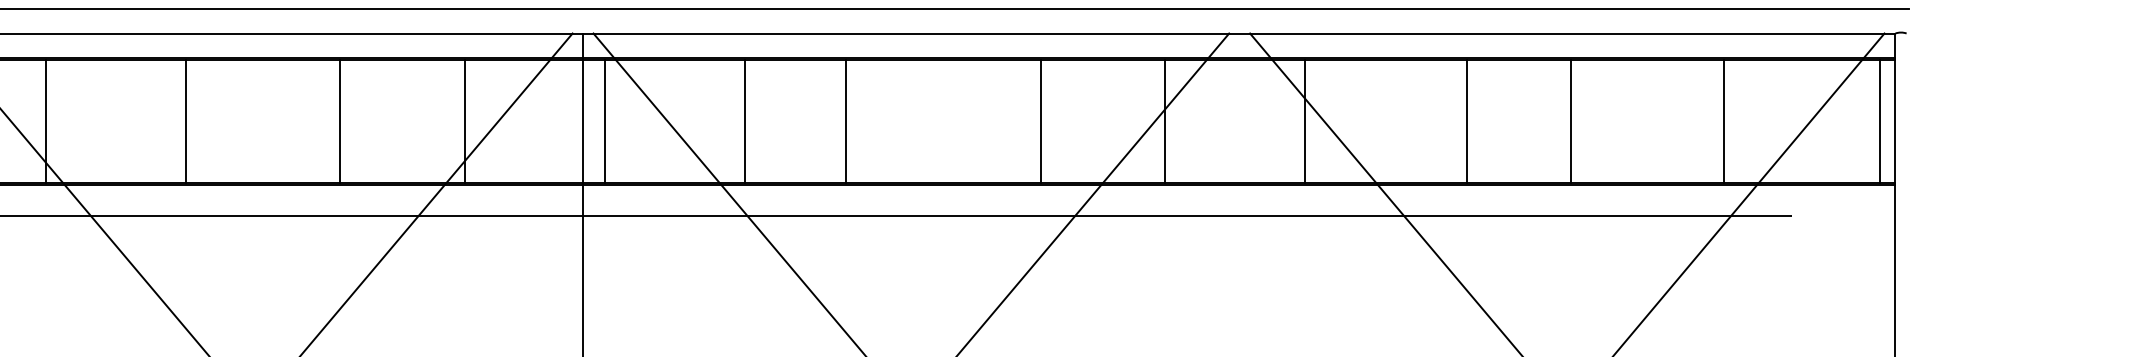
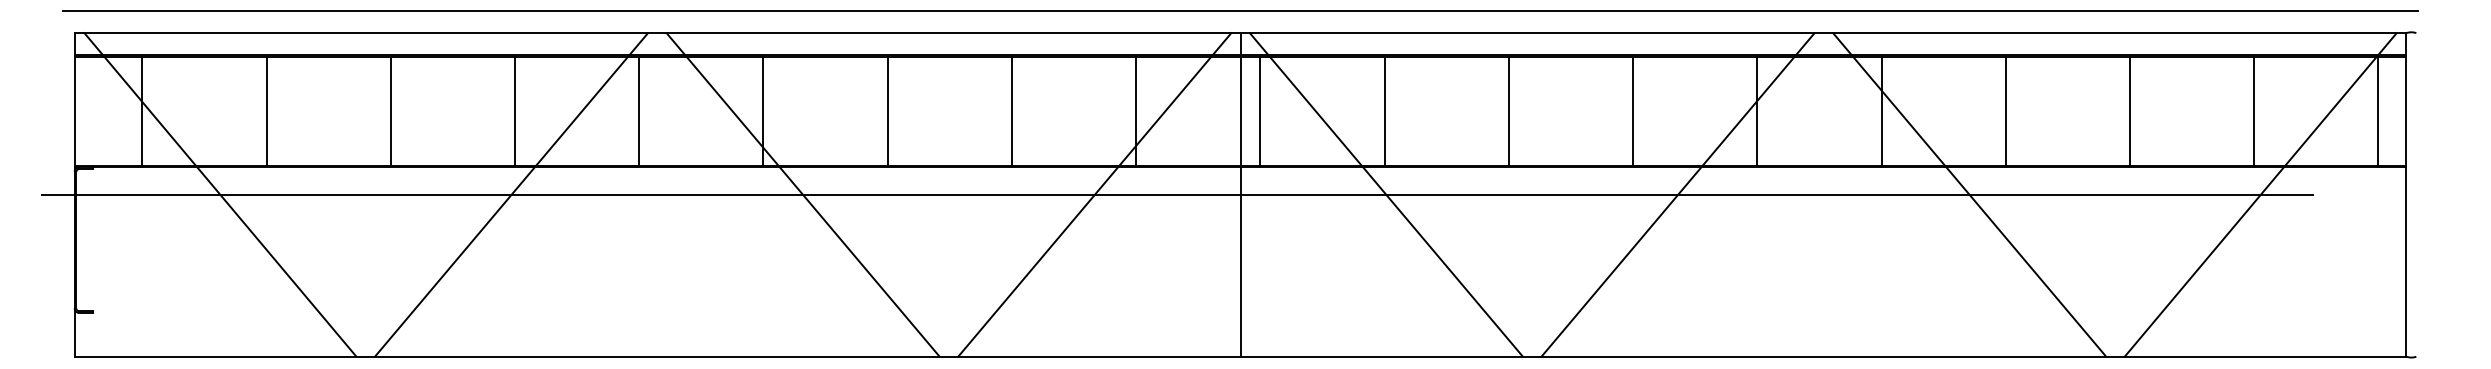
line: (339, 120) -> (1011, 110), moved
line: (845, 120) -> (1508, 110), moved
line: (1041, 120) -> (1633, 110), moved
line: (1466, 120) -> (2005, 110), moved
line: (1570, 120) -> (2129, 110), moved
line: (1879, 120) -> (2378, 110), moved

